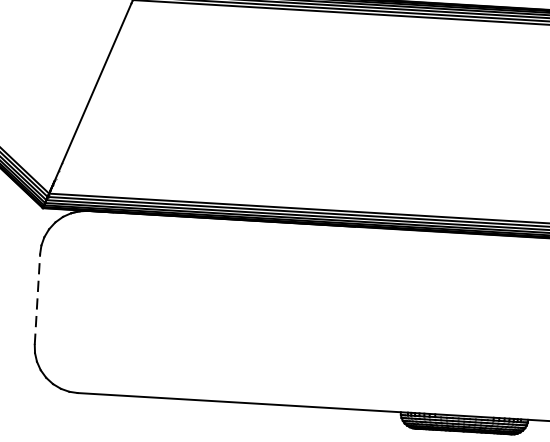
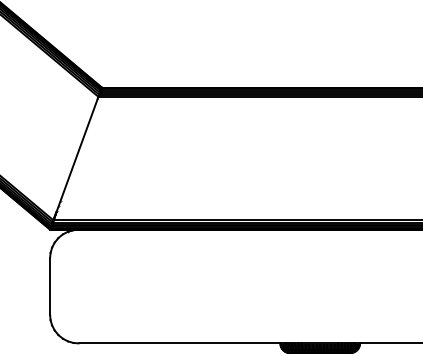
line: (38, 299) -> (50, 286), dashed -> solid

